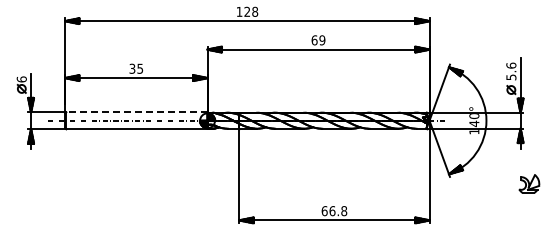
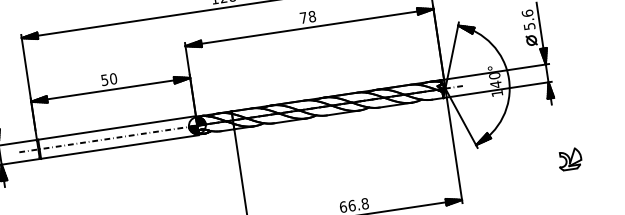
text: (318, 40) -> (307, 17), 69 -> 78
text: (136, 68) -> (109, 79), 35 -> 50
line: (136, 112) -> (116, 128), dashed -> solid
part: (529, 183) -> (570, 158), moved

